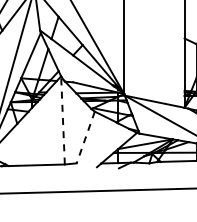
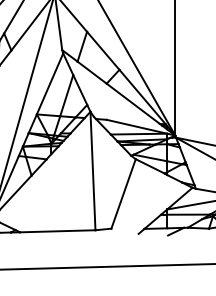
line: (62, 119) -> (92, 169), dashed -> solid
line: (85, 137) -> (123, 193), dashed -> solid

